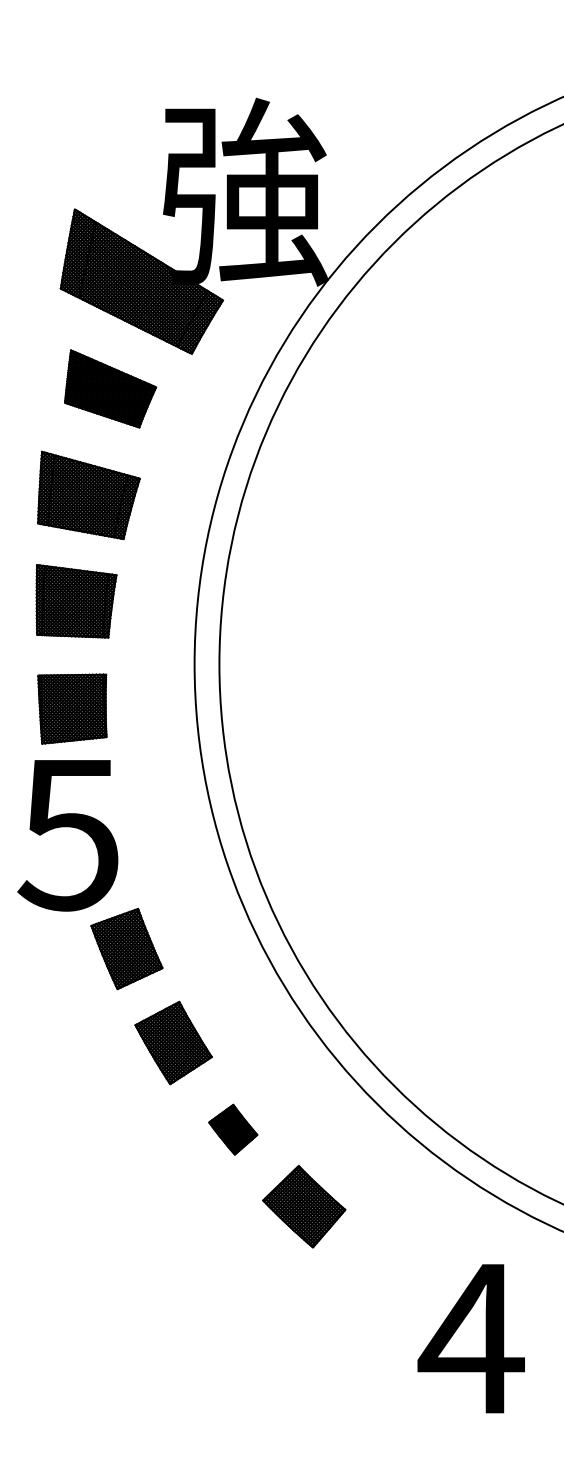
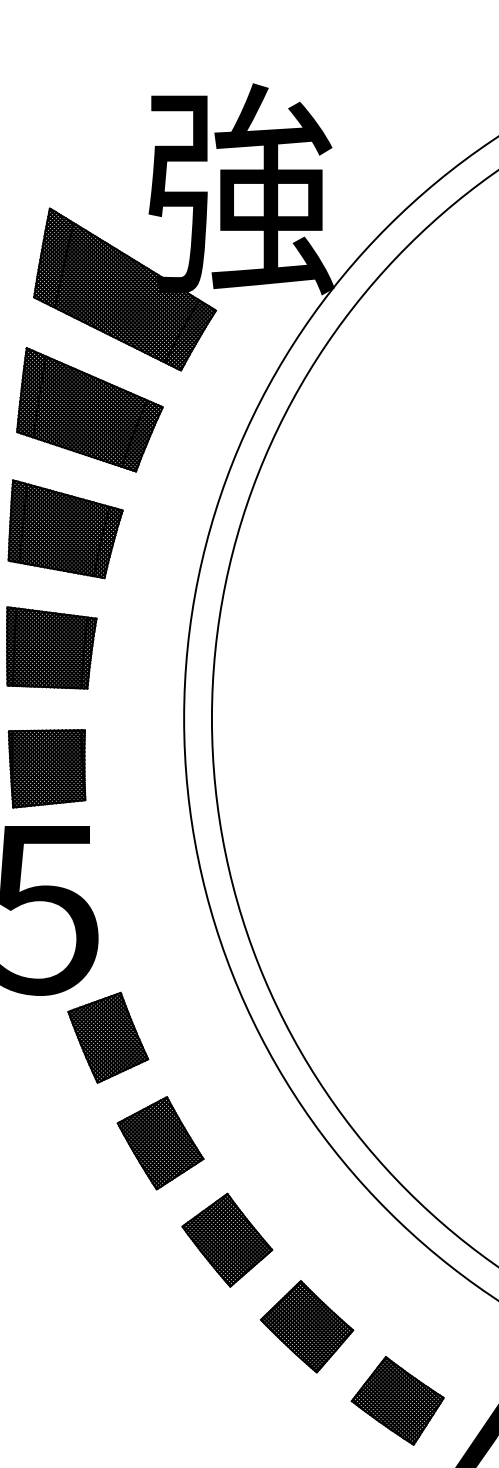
part: (110, 388) -> (89, 409), size x1.43
part: (233, 1129) -> (227, 1240), size x1.67
part: (385, 1272) -> (398, 1400), added

